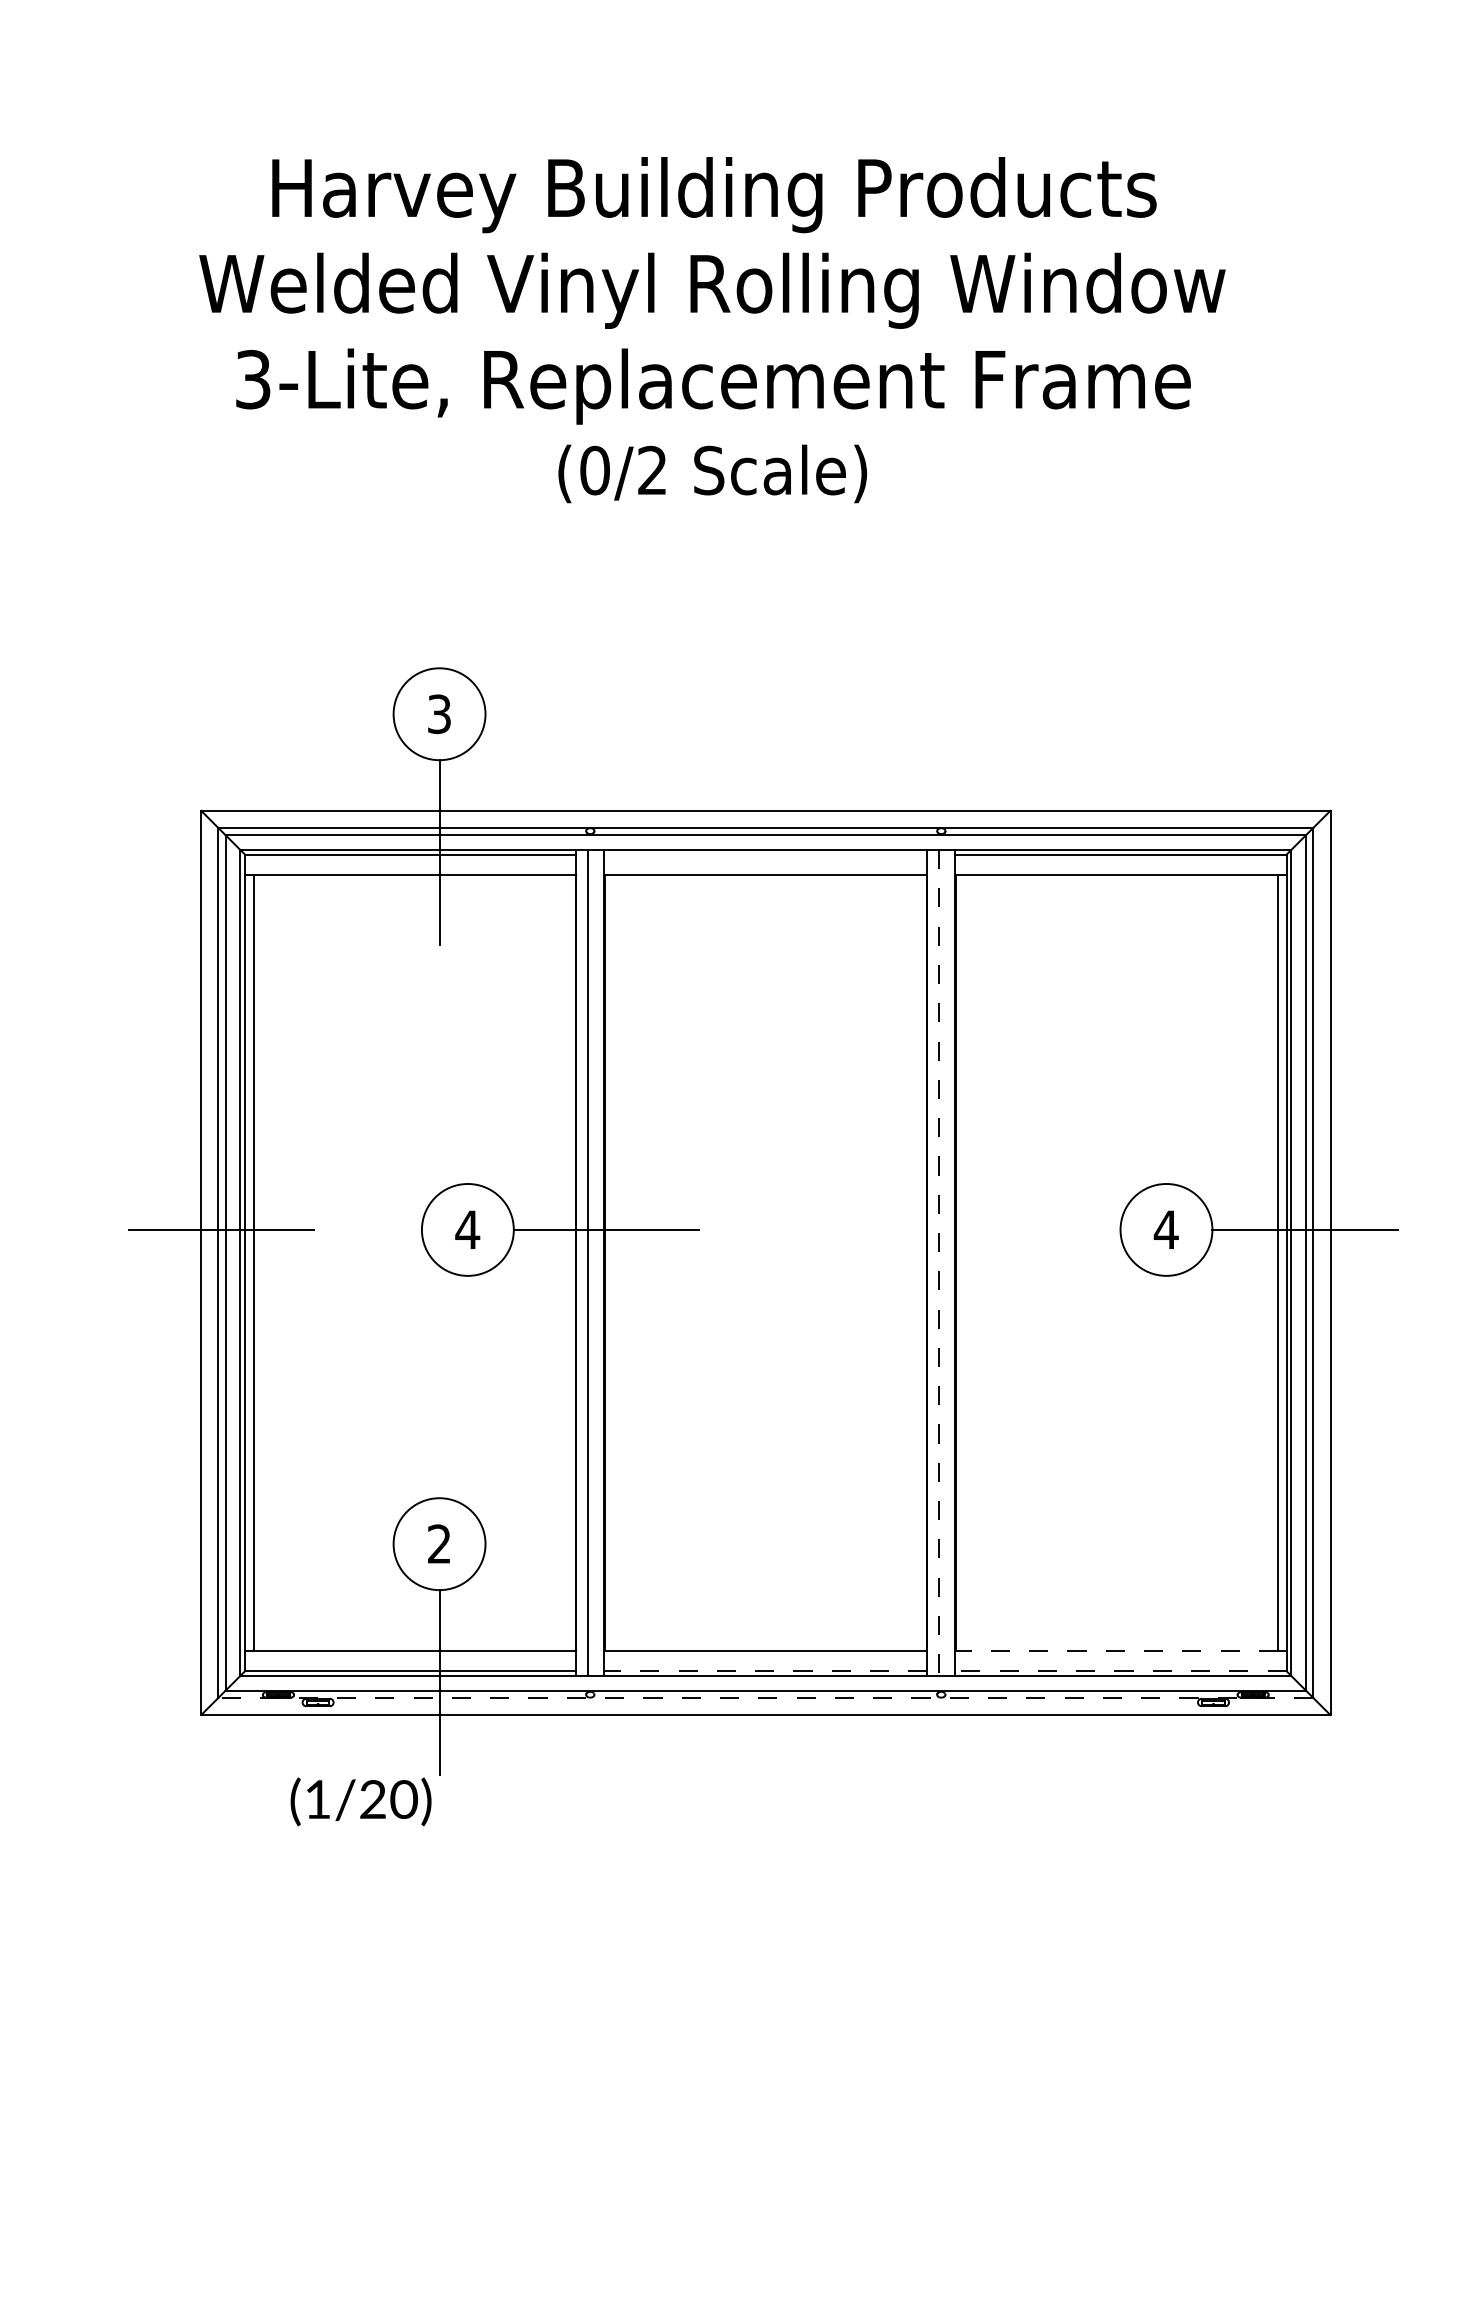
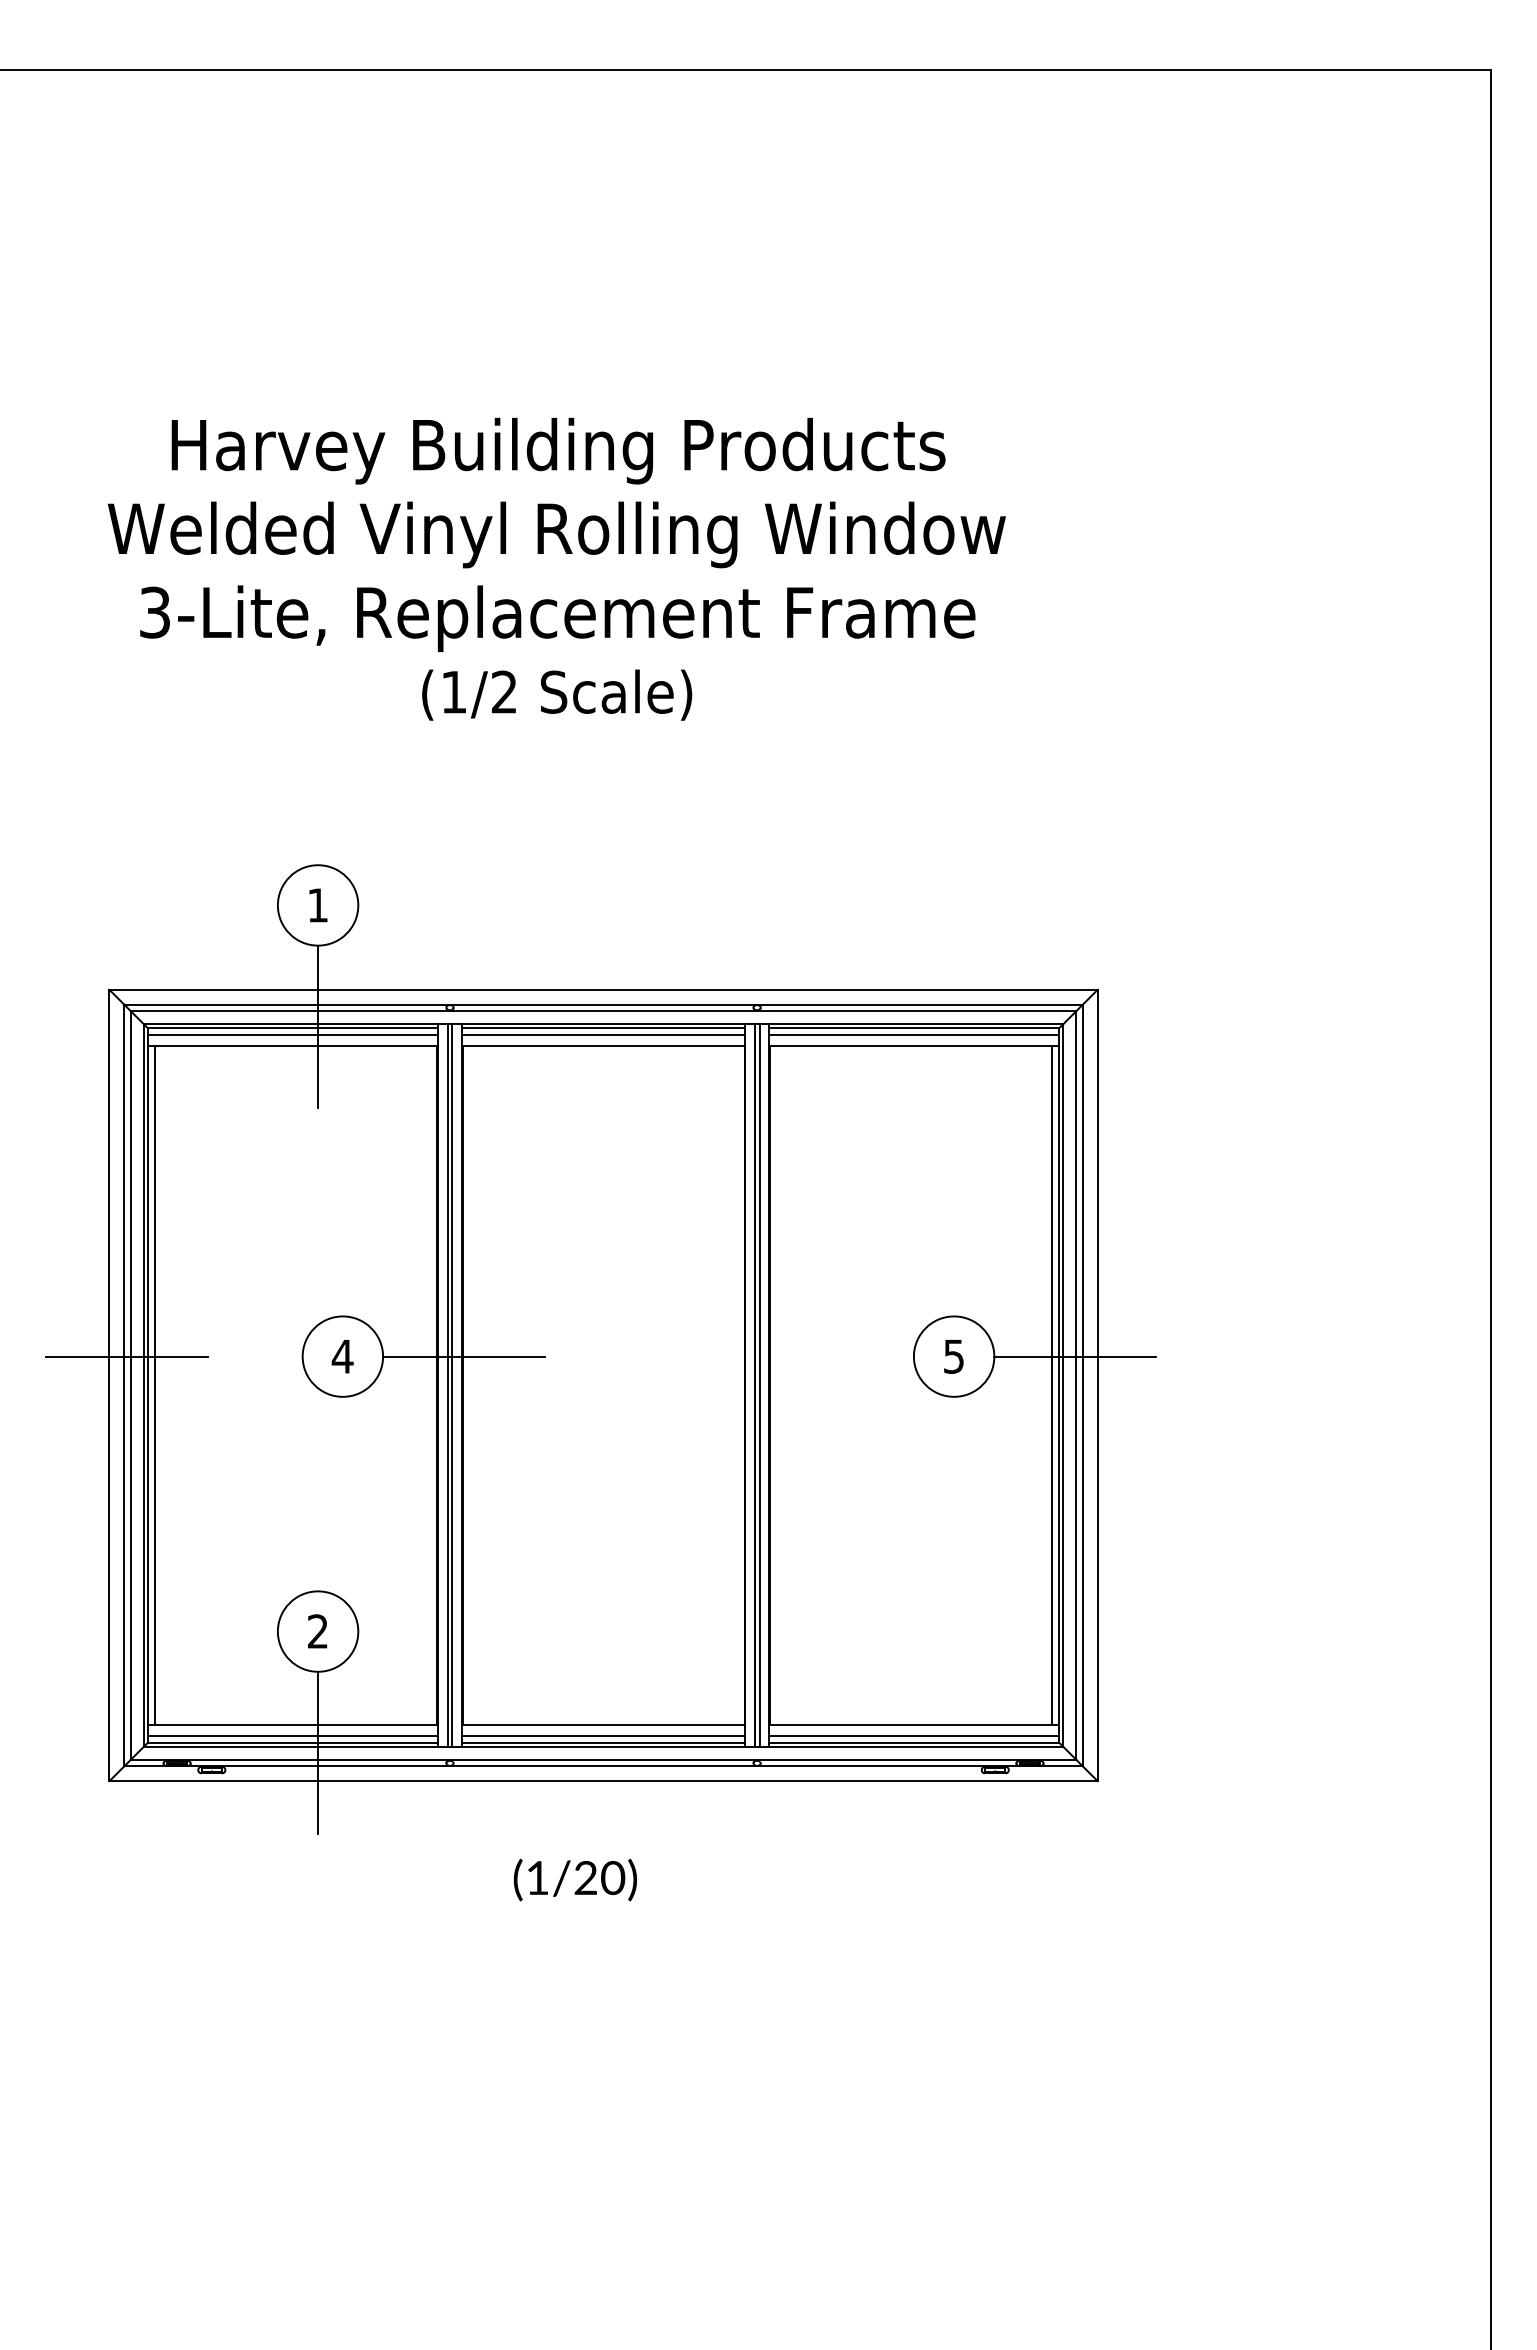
text: (595, 469) -> (454, 691), (0/2 -> (1/2
text: (438, 714) -> (317, 905), 3 -> 1
line: (765, 854) -> (603, 1028), added
line: (410, 861) -> (292, 1034), added
line: (765, 861) -> (603, 1034), added
line: (1121, 861) -> (914, 1034), added
text: (1165, 1229) -> (953, 1356), 4 -> 5
line: (593, 1262) -> (452, 1385), added
line: (944, 1262) -> (759, 1385), added
line: (938, 1264) -> (754, 1386), dashed -> solid
line: (1115, 1650) -> (909, 1724), dashed -> solid
line: (410, 1664) -> (292, 1736), added
line: (765, 1664) -> (603, 1736), added
line: (1121, 1664) -> (914, 1736), added
line: (765, 1670) -> (603, 1742), dashed -> solid
line: (1120, 1670) -> (913, 1742), dashed -> solid
line: (765, 1698) -> (603, 1766), dashed -> solid
text: (360, 1801) -> (574, 1879), moved

